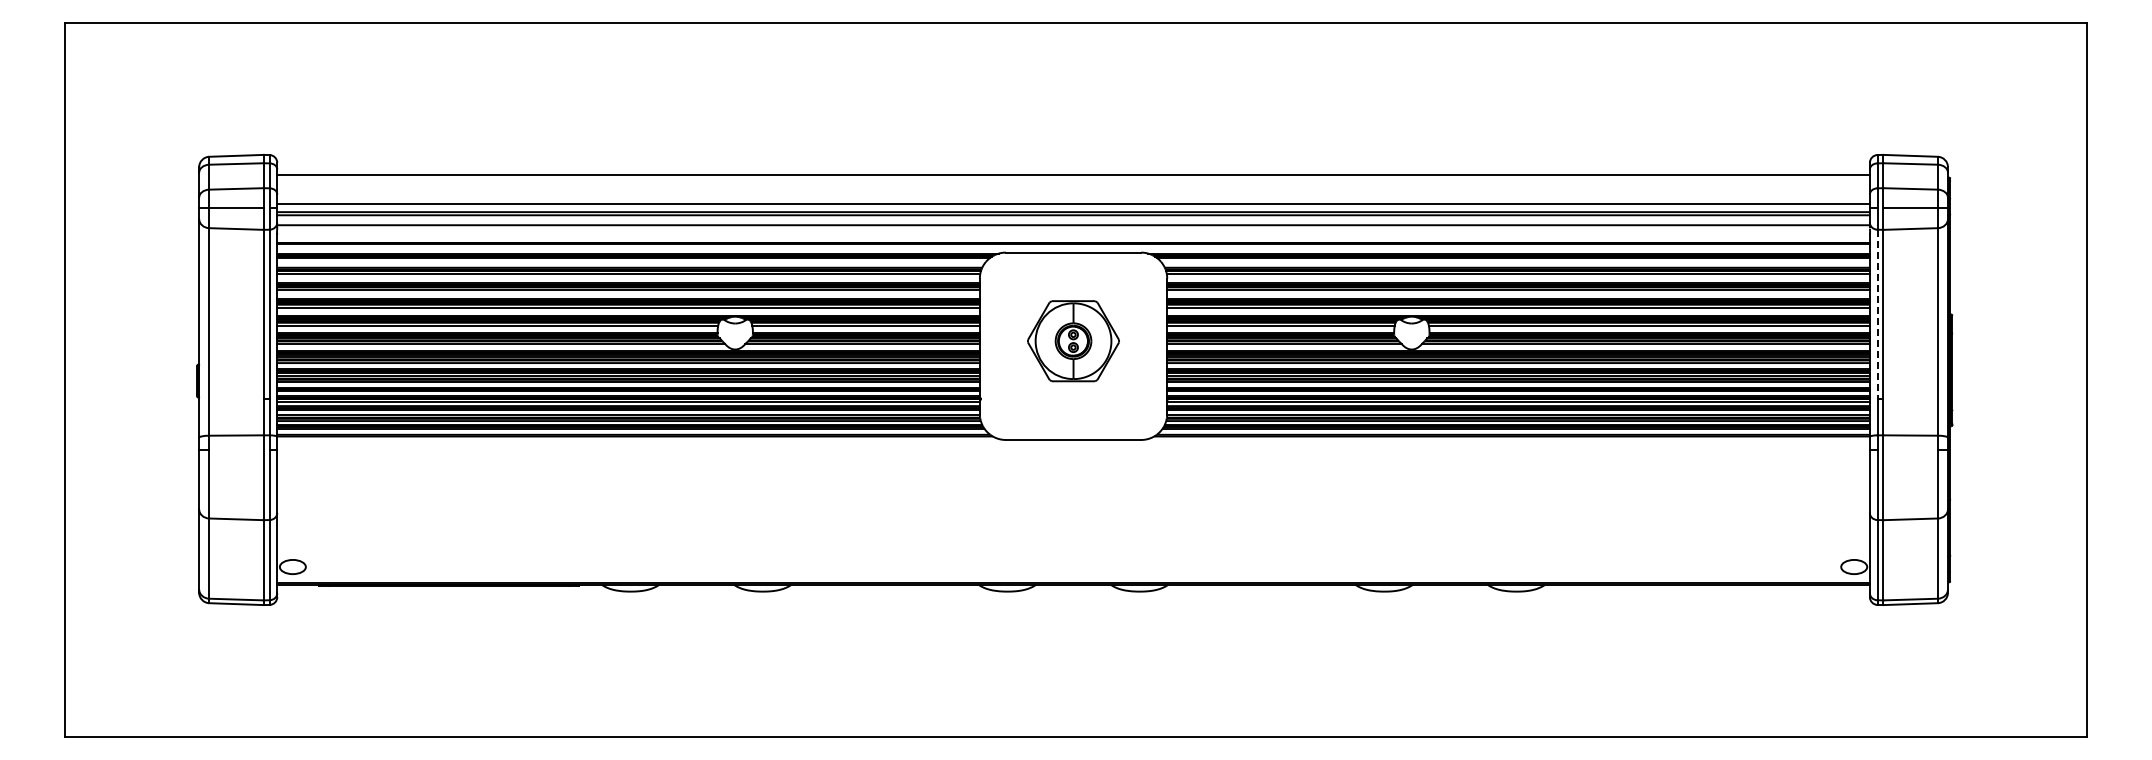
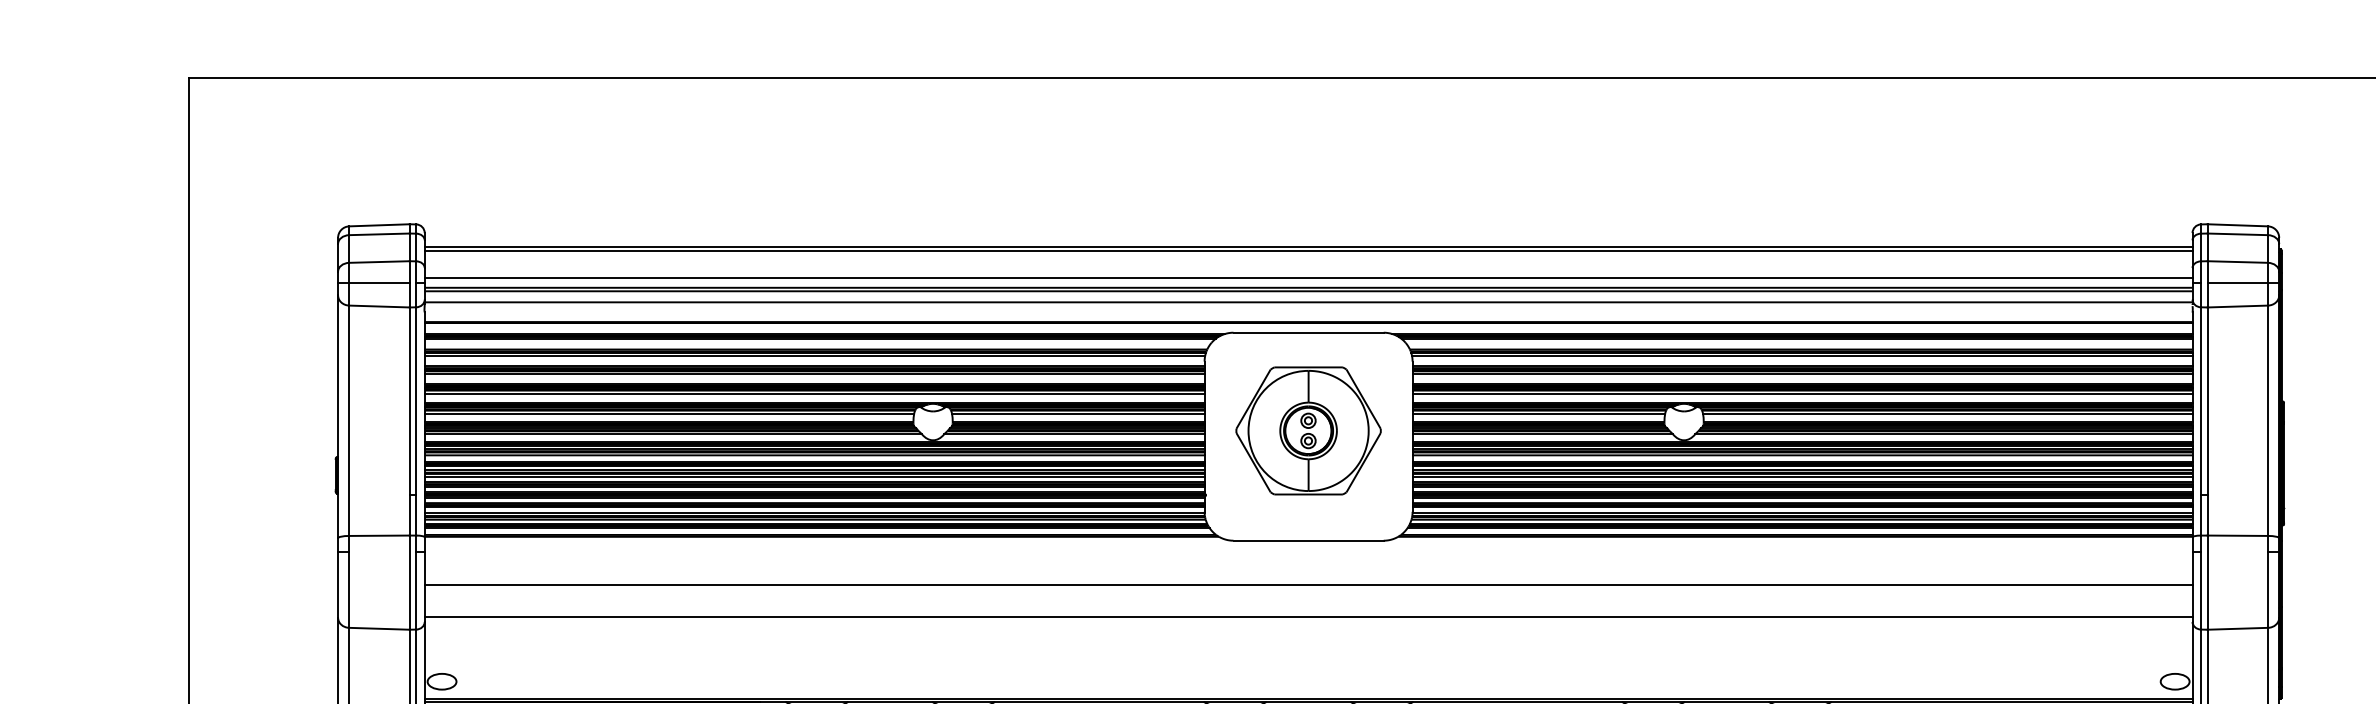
line: (1073, 178) -> (1308, 250), added
line: (1877, 314) -> (2200, 401), dashed -> solid
part: (1073, 341) -> (1308, 431), size x1.43
line: (1073, 479) -> (1308, 584), added
line: (1073, 509) -> (1308, 617), added

